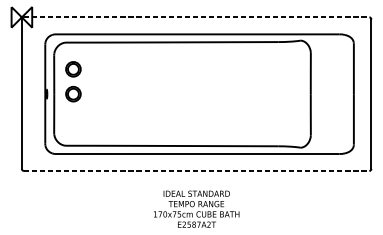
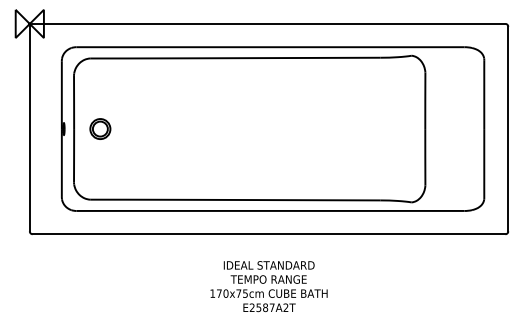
line: (196, 17) -> (269, 23), dashed -> solid
part: (73, 68) -> (100, 94), removed
line: (196, 171) -> (269, 234), dashed -> solid

